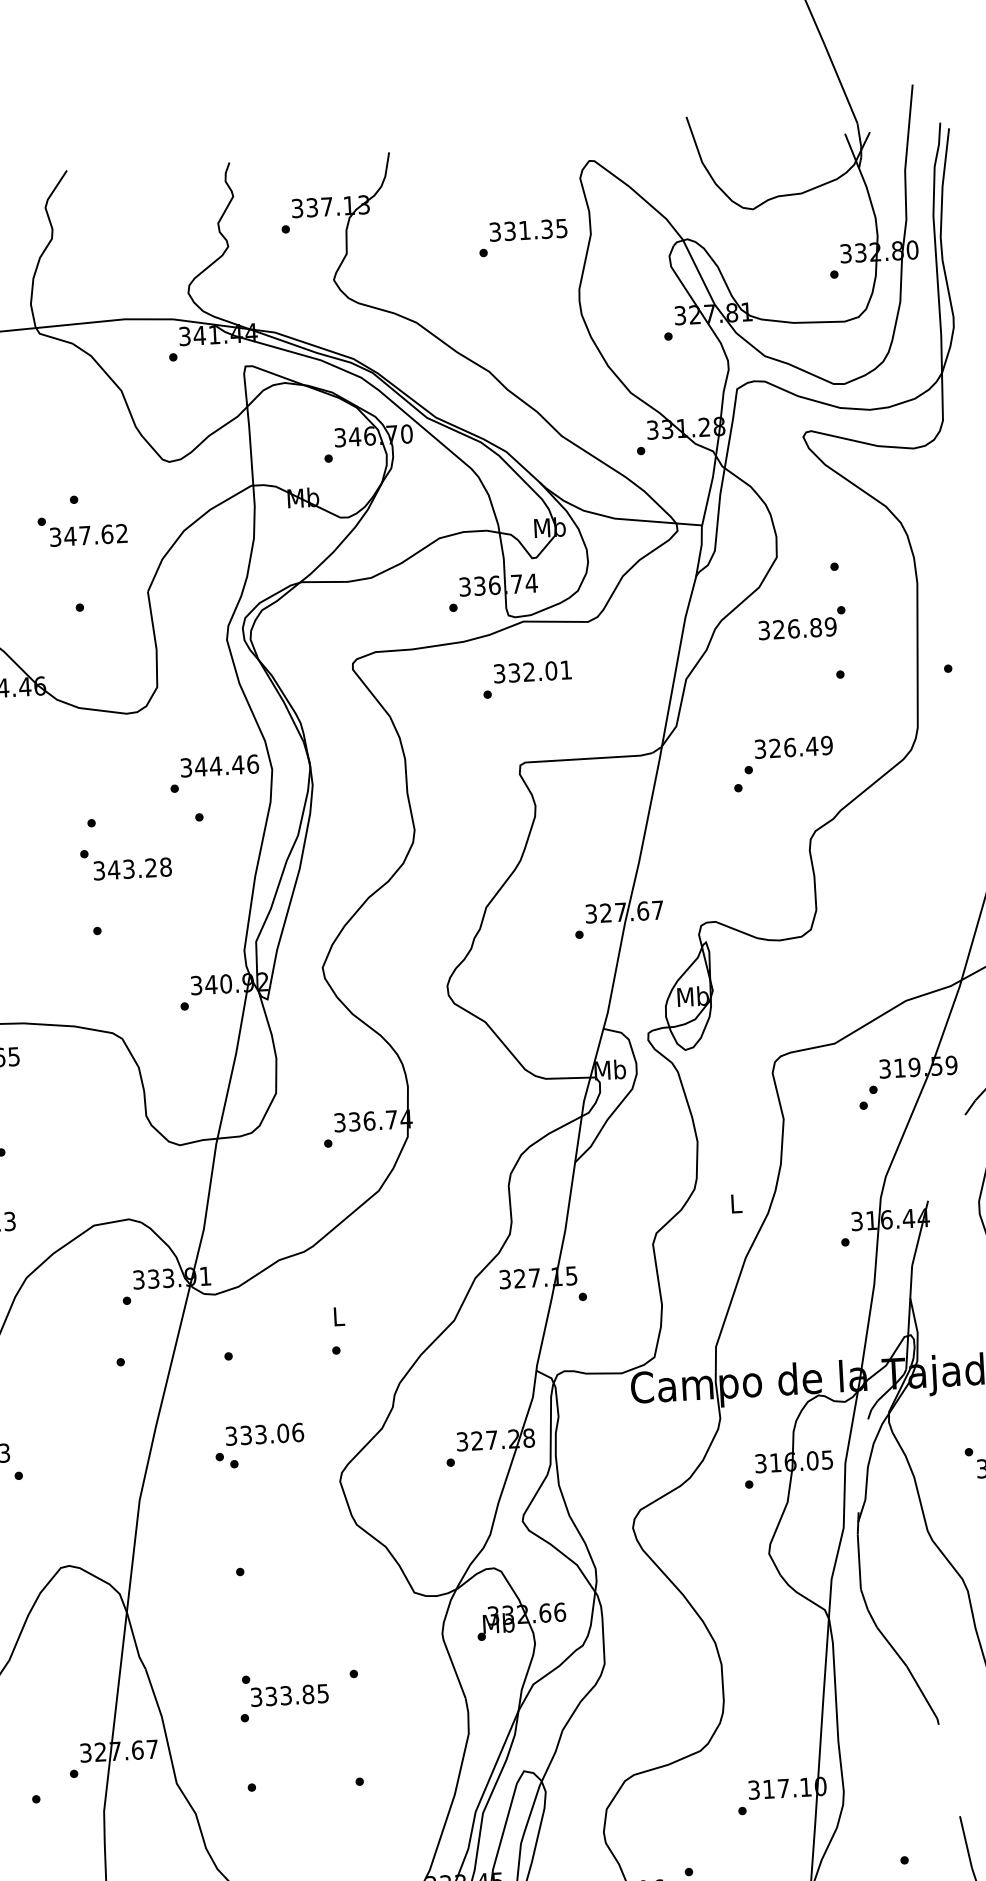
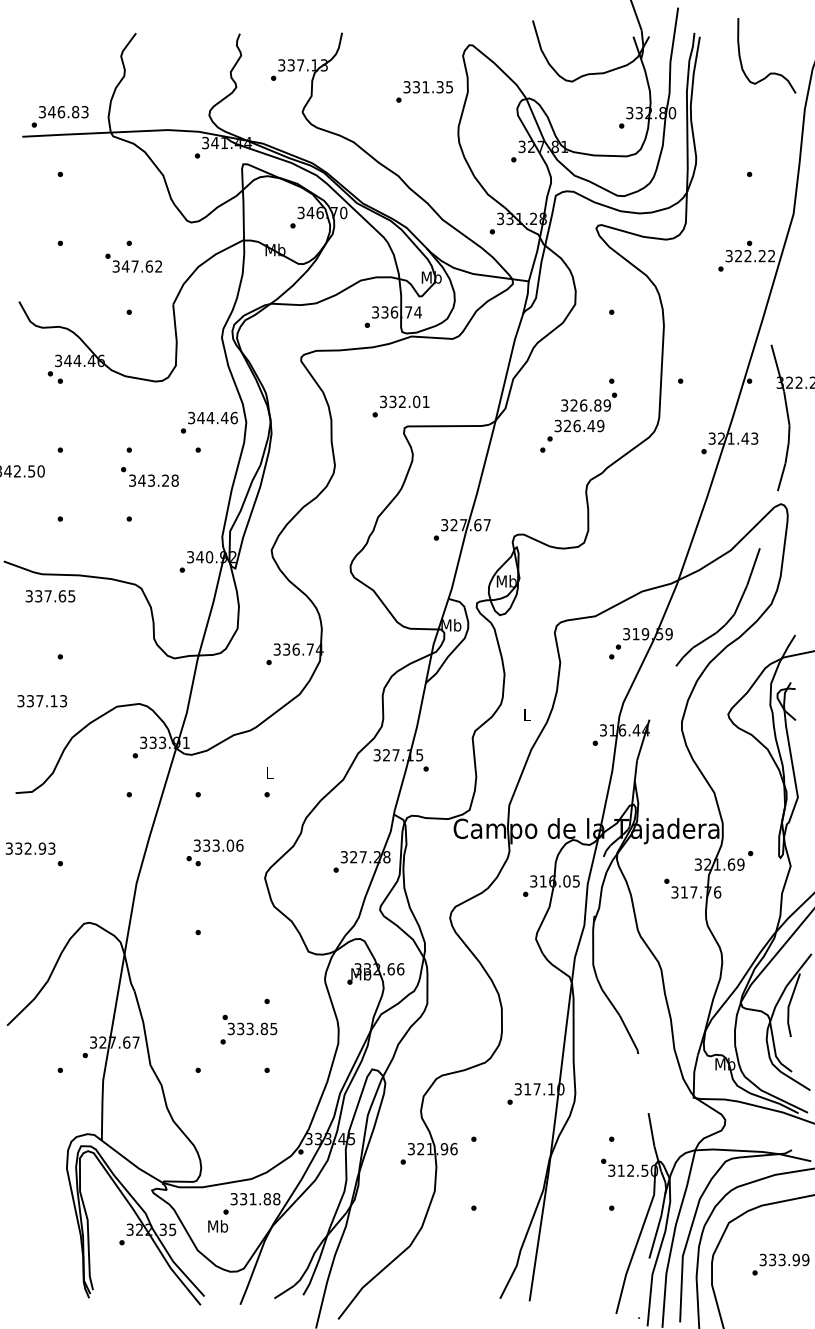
text: (802, 622) -> (589, 401), moved
text: (526, 679) -> (400, 406), moved
text: (283, 1696) -> (248, 1029), moved

